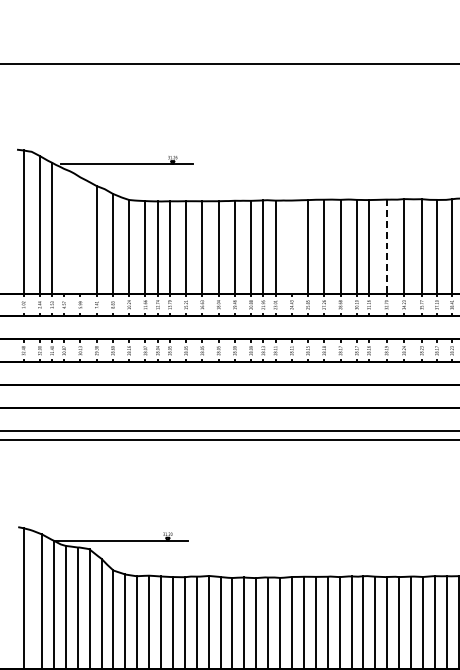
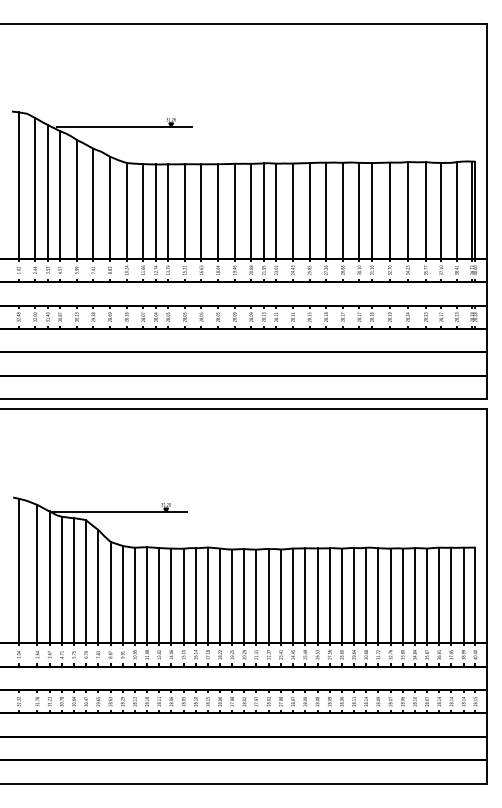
line: (64, 230) -> (60, 194), added
line: (80, 234) -> (76, 198), added
line: (291, 246) -> (292, 210), added
line: (386, 247) -> (389, 211), dashed -> solid

